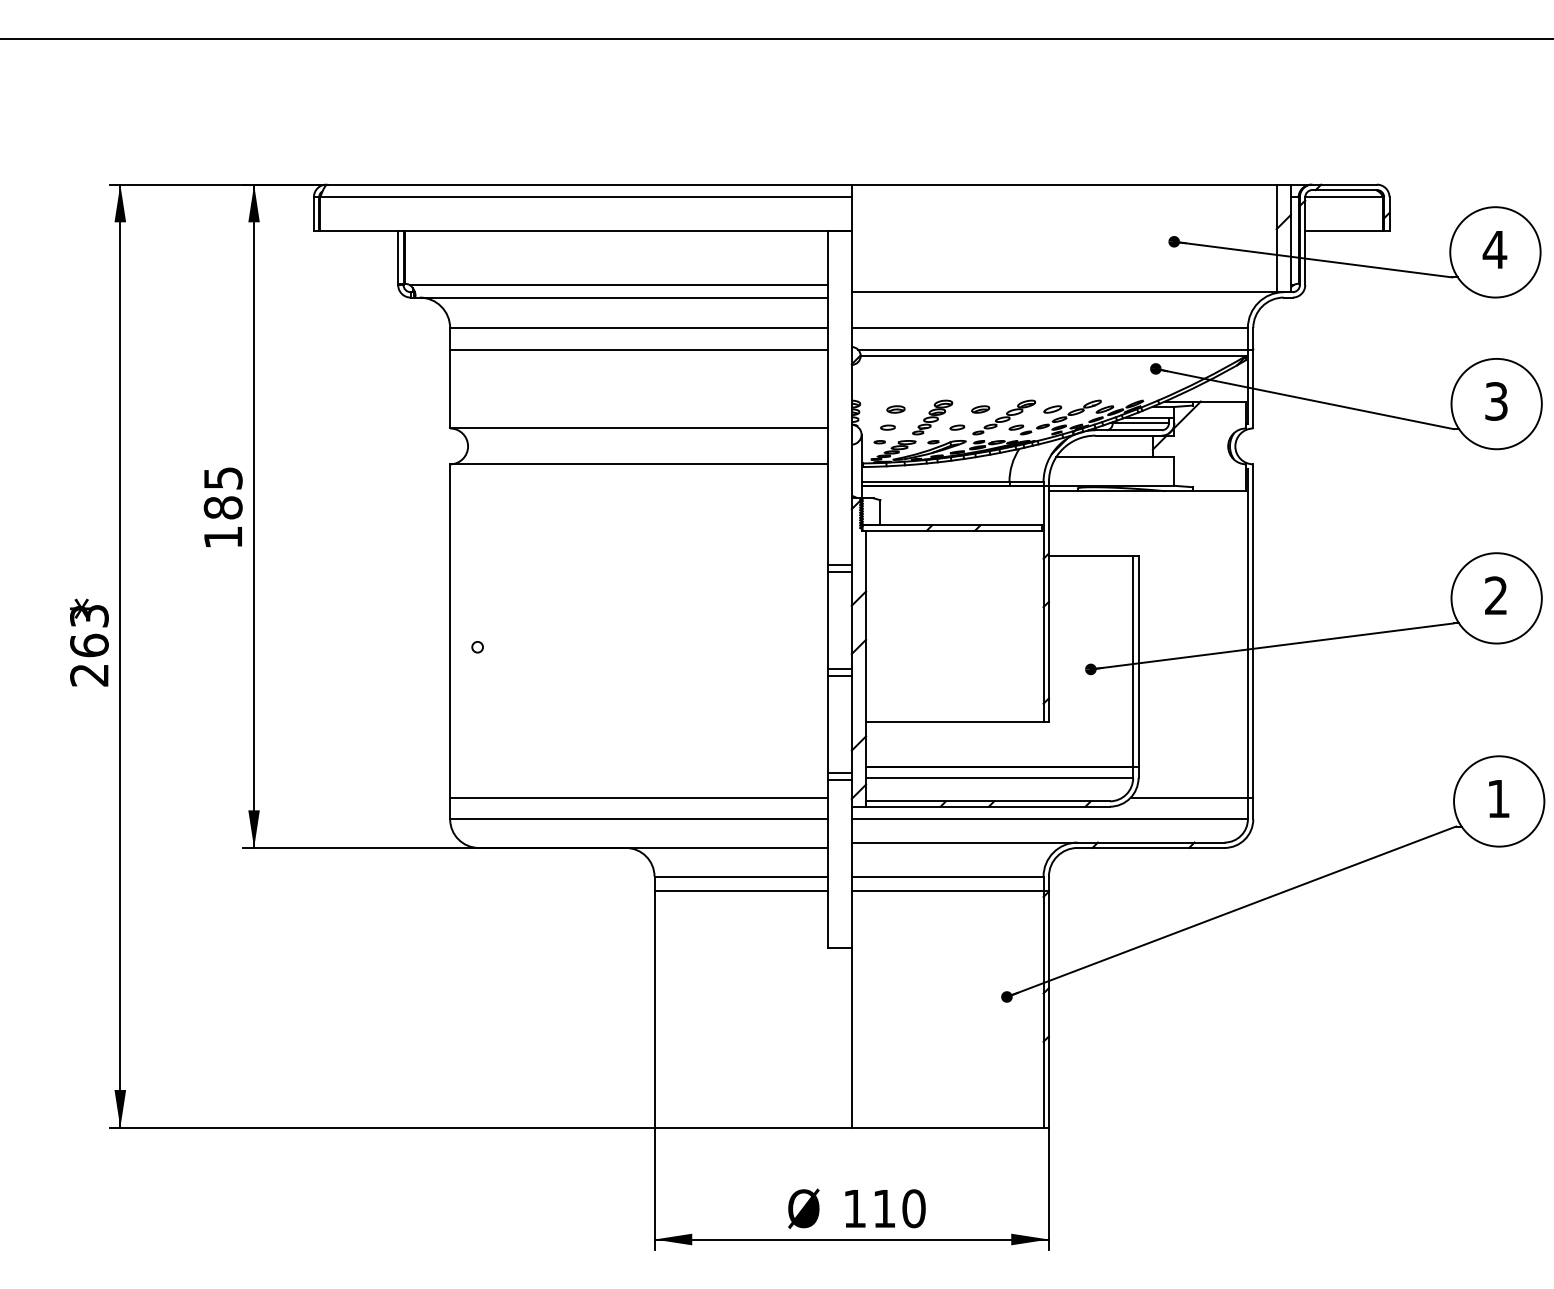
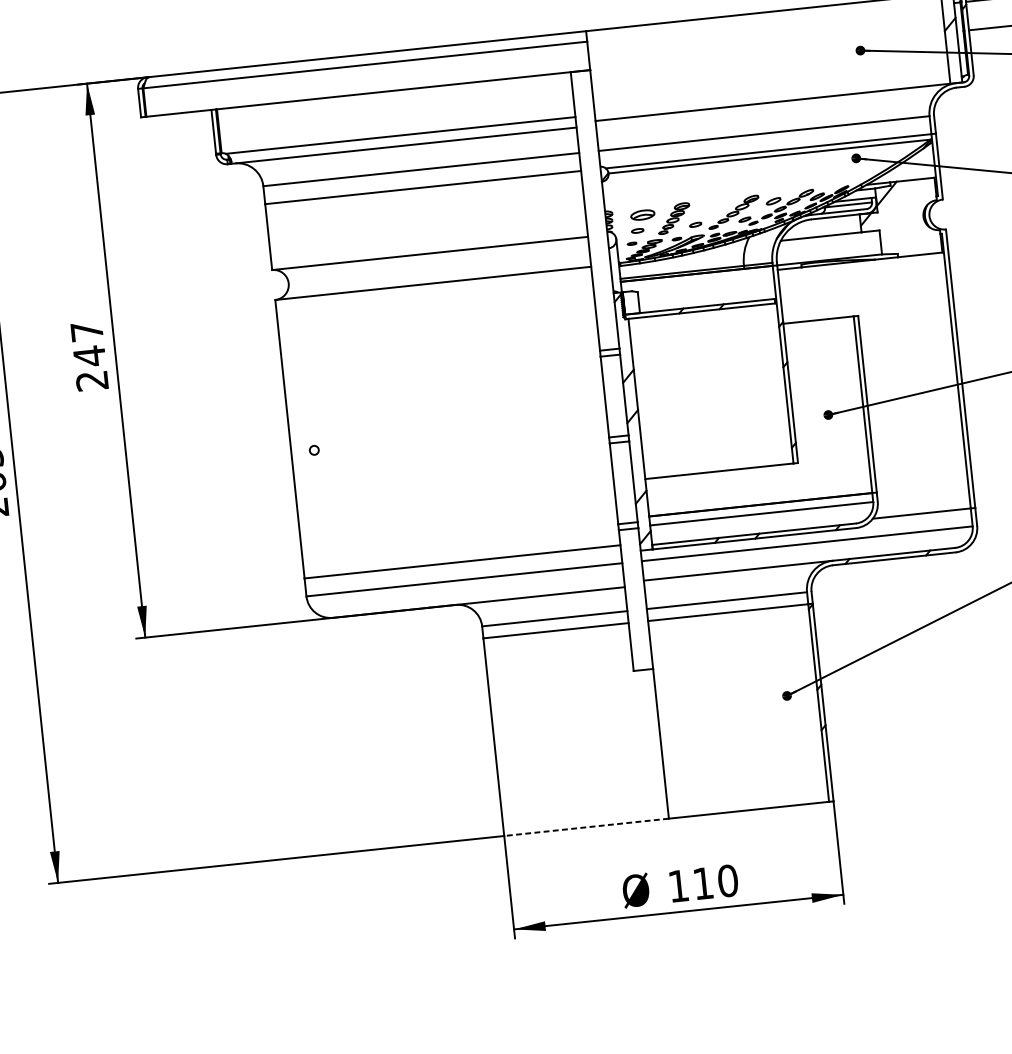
part: (895, 409) -> (642, 215), size x1.6
part: (980, 409) -> (713, 207), removed
text: (222, 507) -> (88, 356), 185 -> 247
line: (753, 1127) -> (586, 827), solid -> dashed

